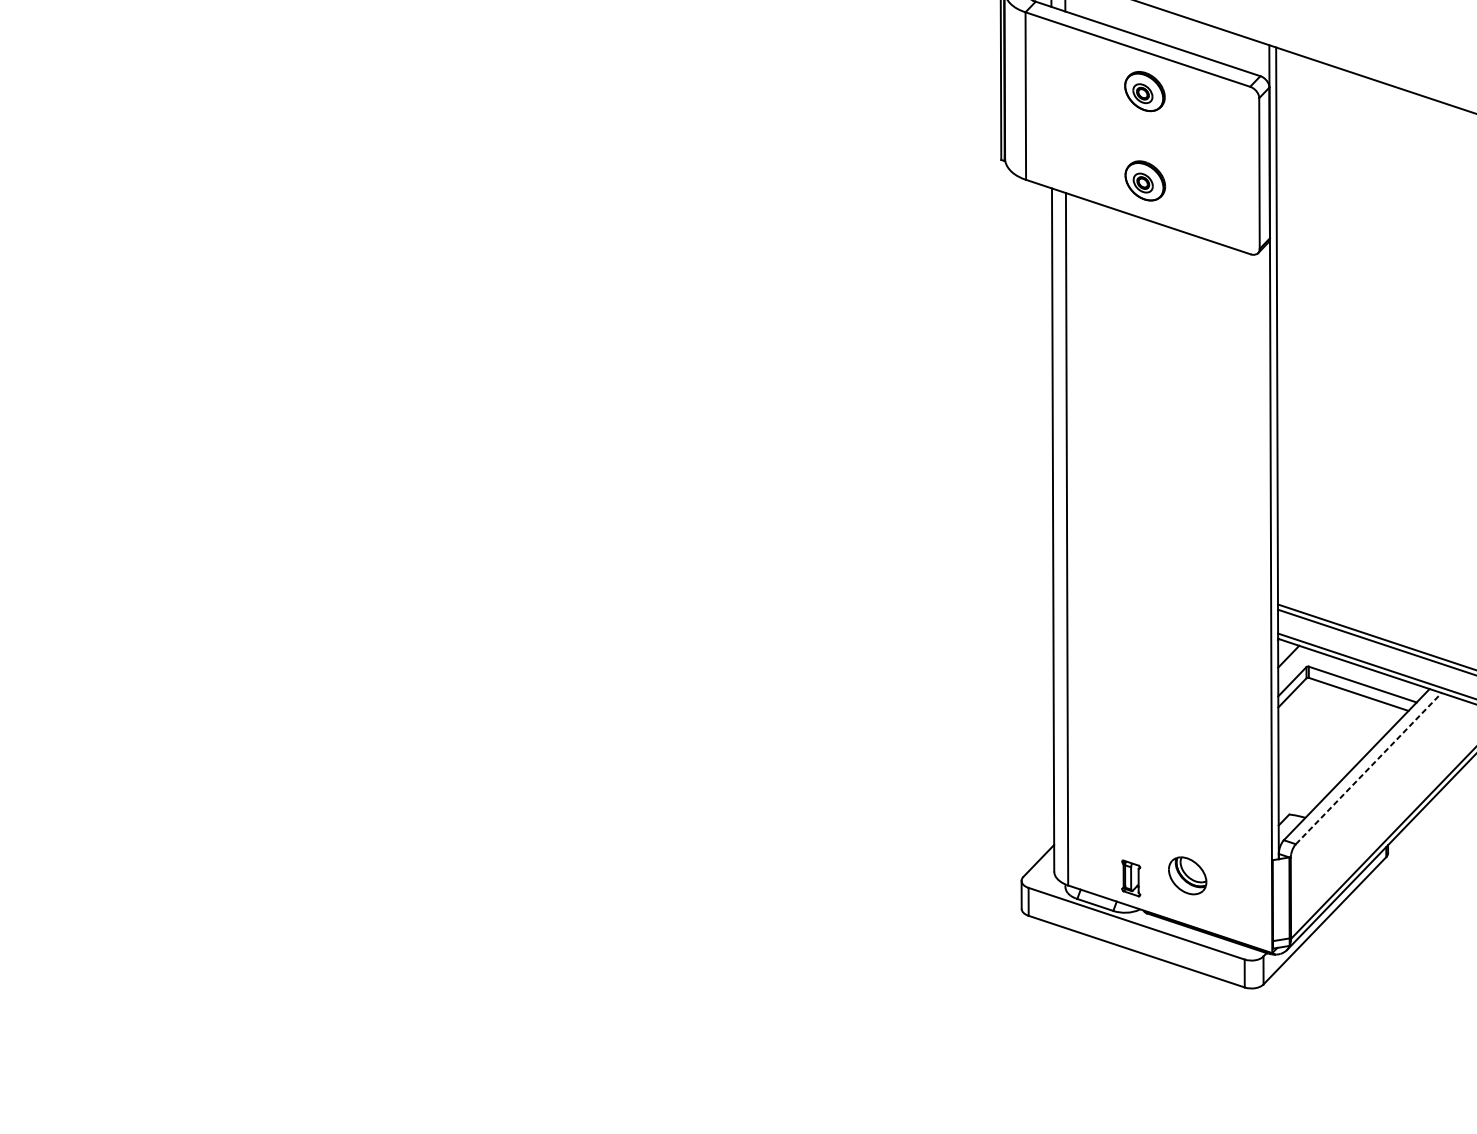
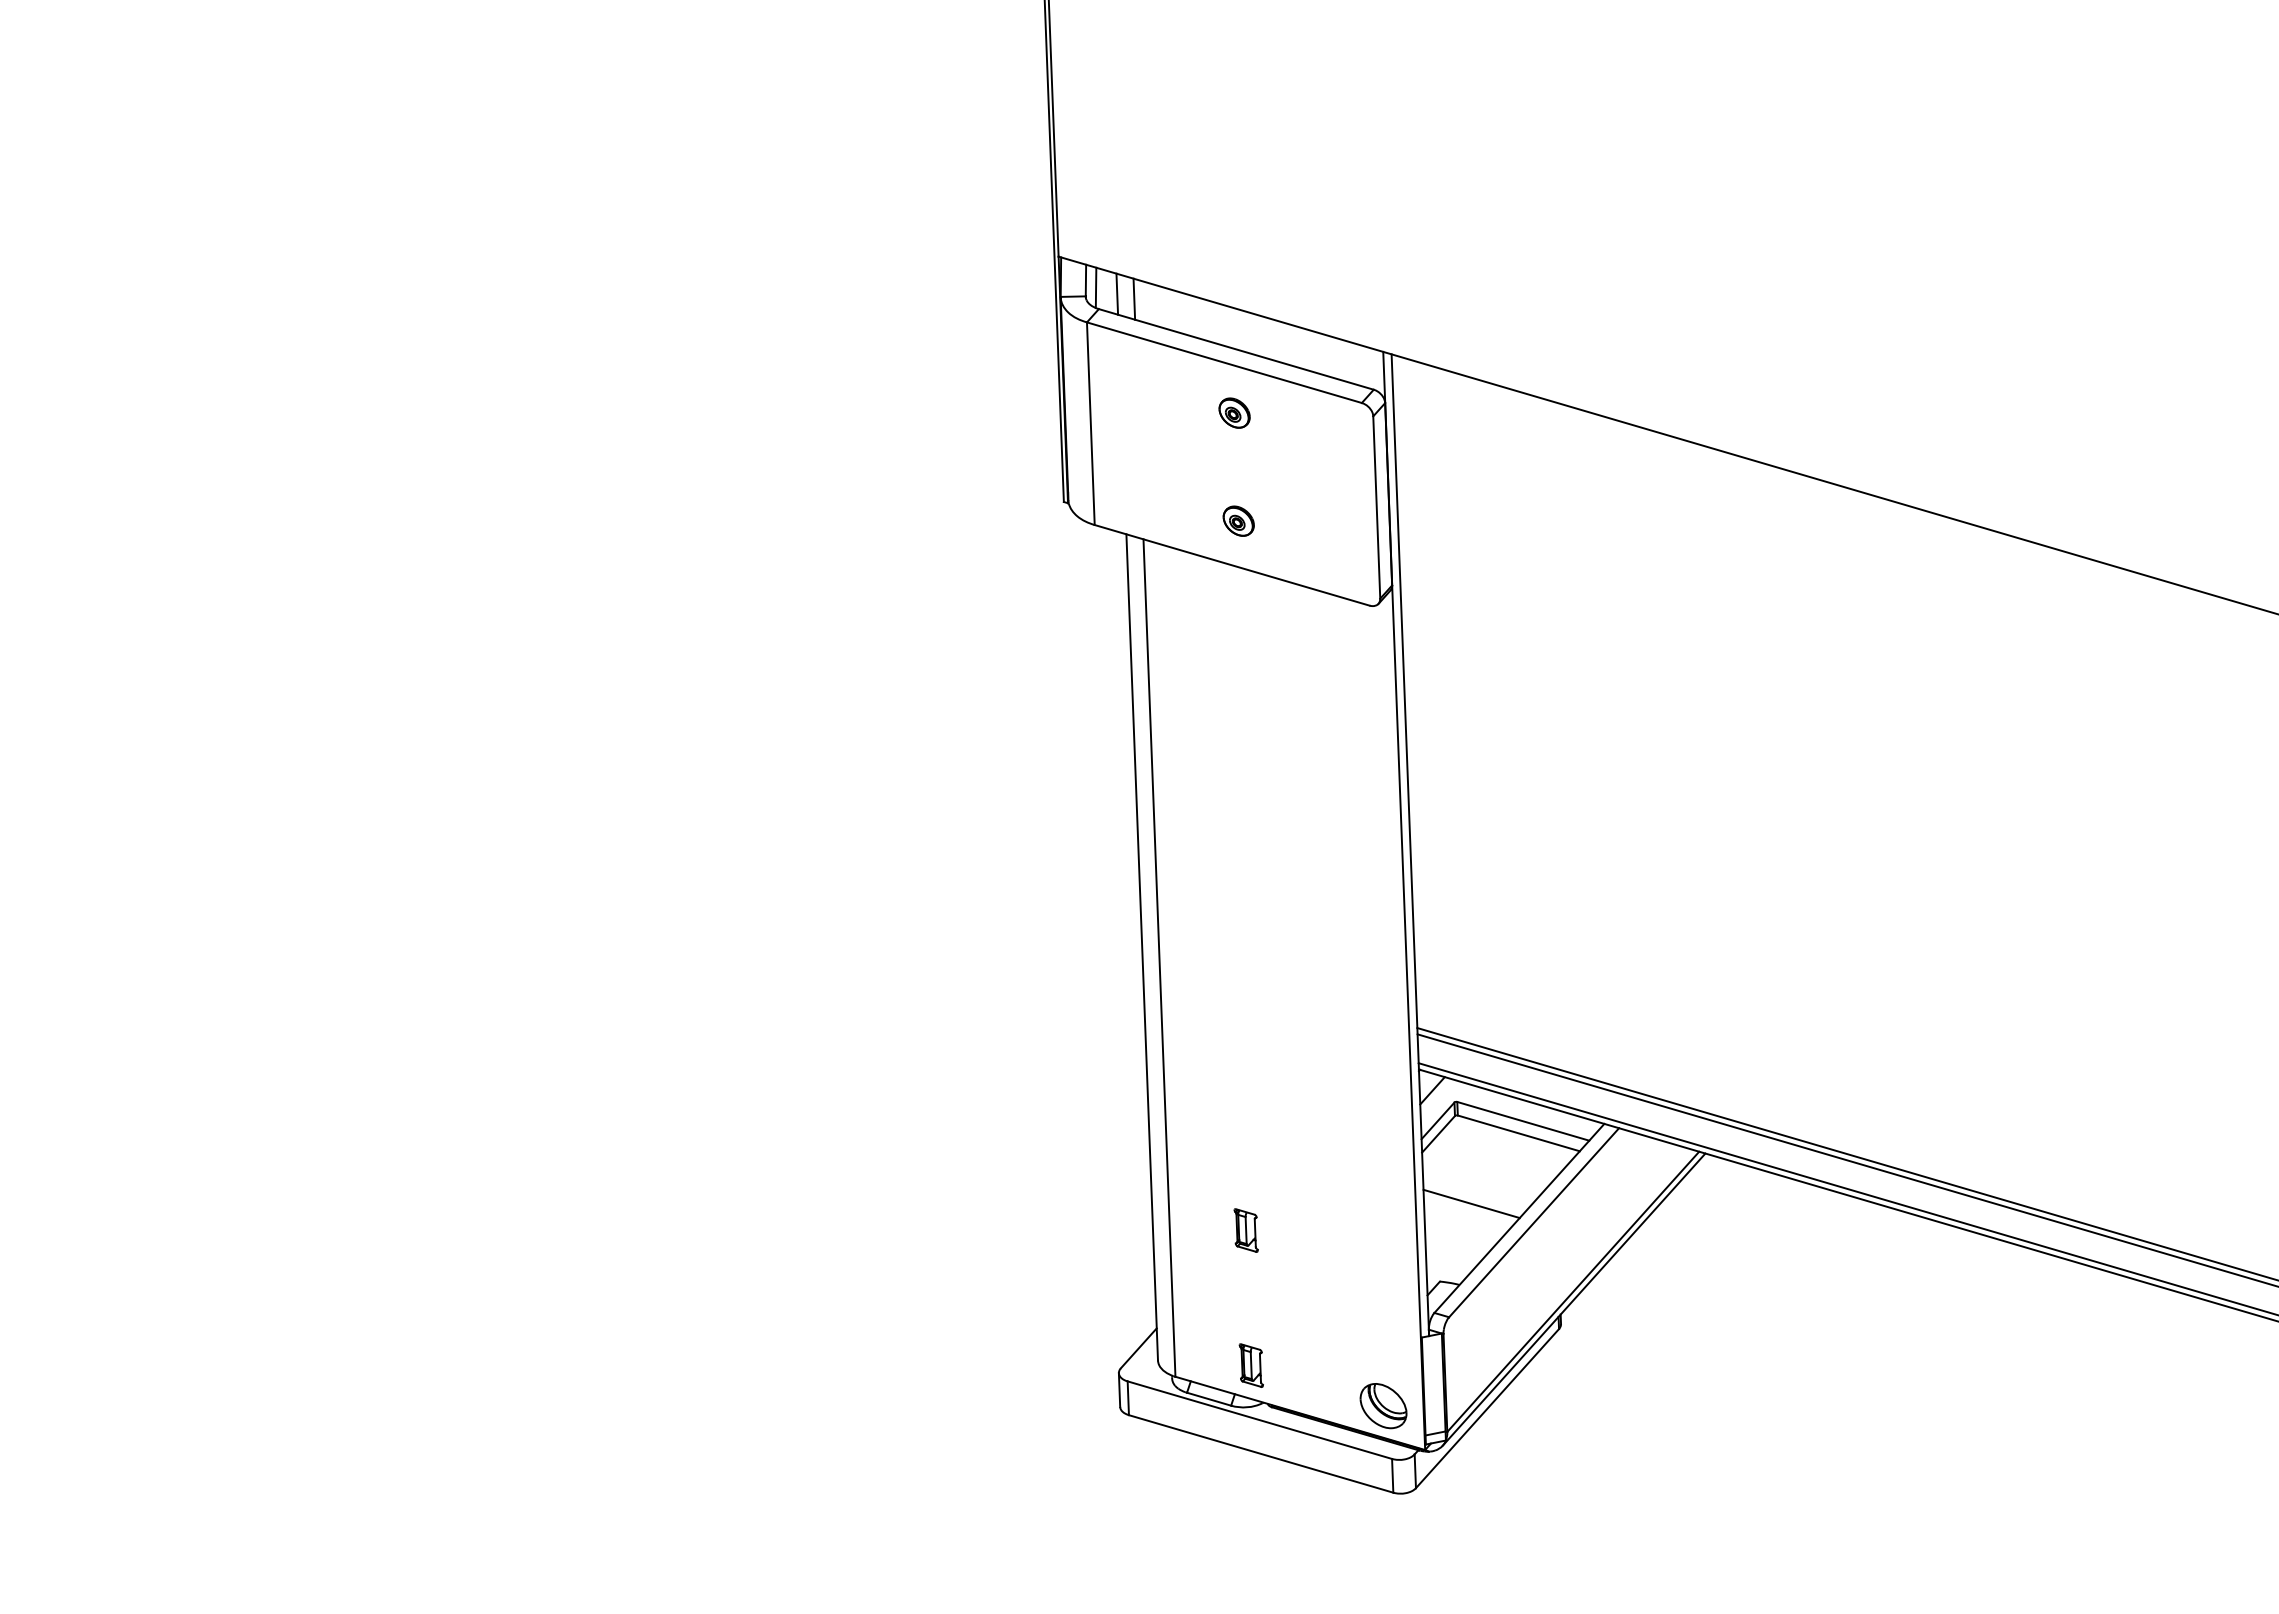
part: (1144, 90) -> (1234, 412), size x0.62
part: (1144, 180) -> (1238, 520), size x0.62
line: (1317, 750) -> (1471, 1203), added
part: (1130, 766) -> (1245, 1230), added
line: (1369, 768) -> (1534, 1222), dashed -> solid
part: (1187, 876) -> (1383, 1406), moved

